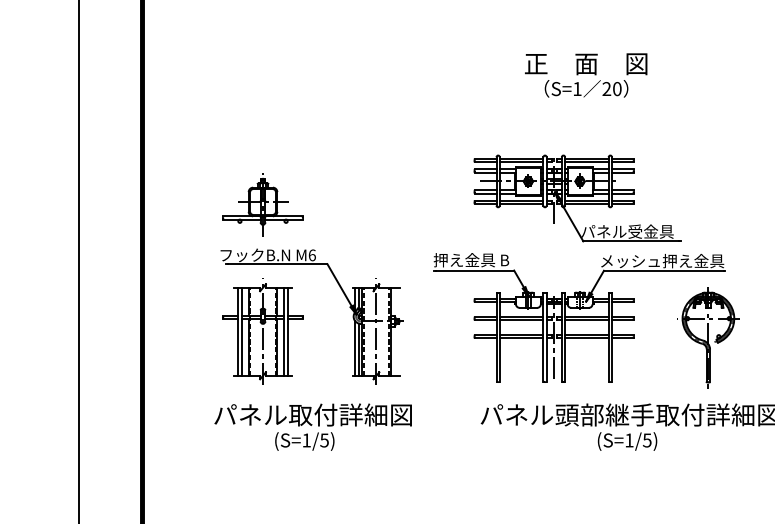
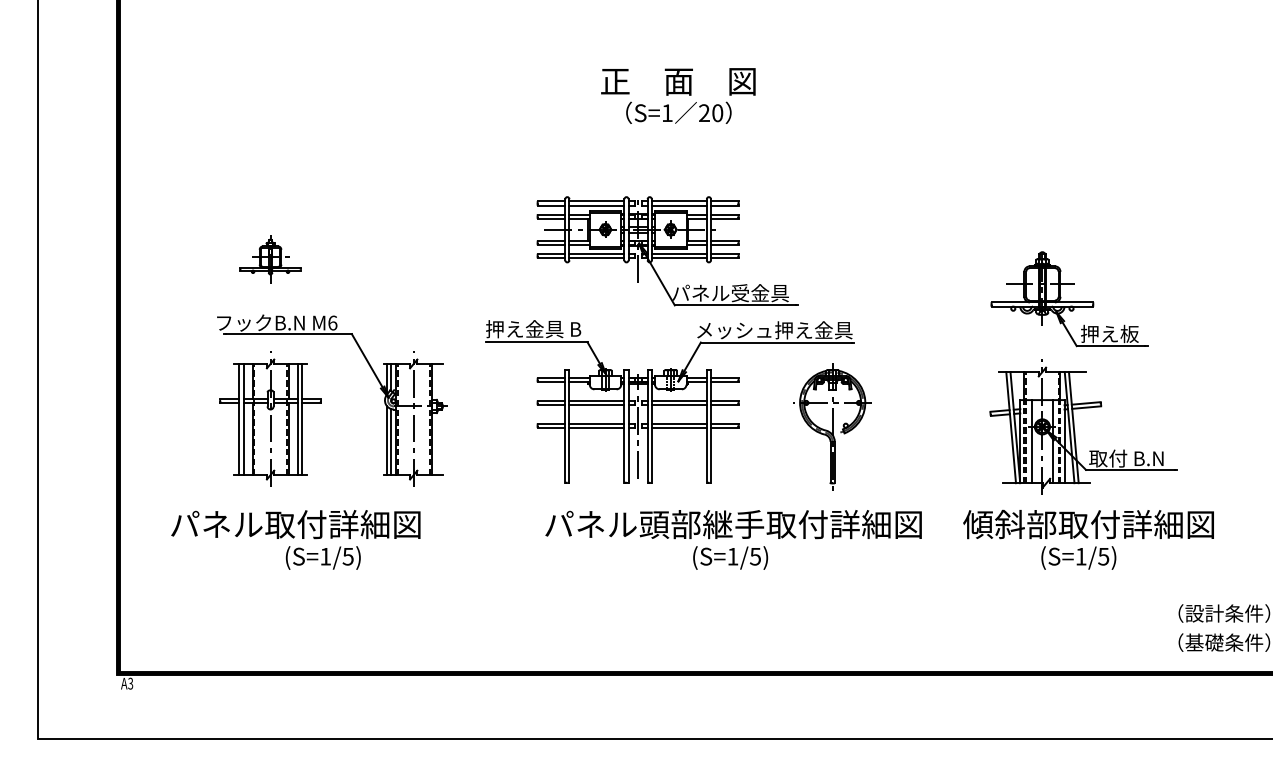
part: (262, 204) -> (270, 259), size x0.6
text: (312, 414) -> (295, 524), moved

